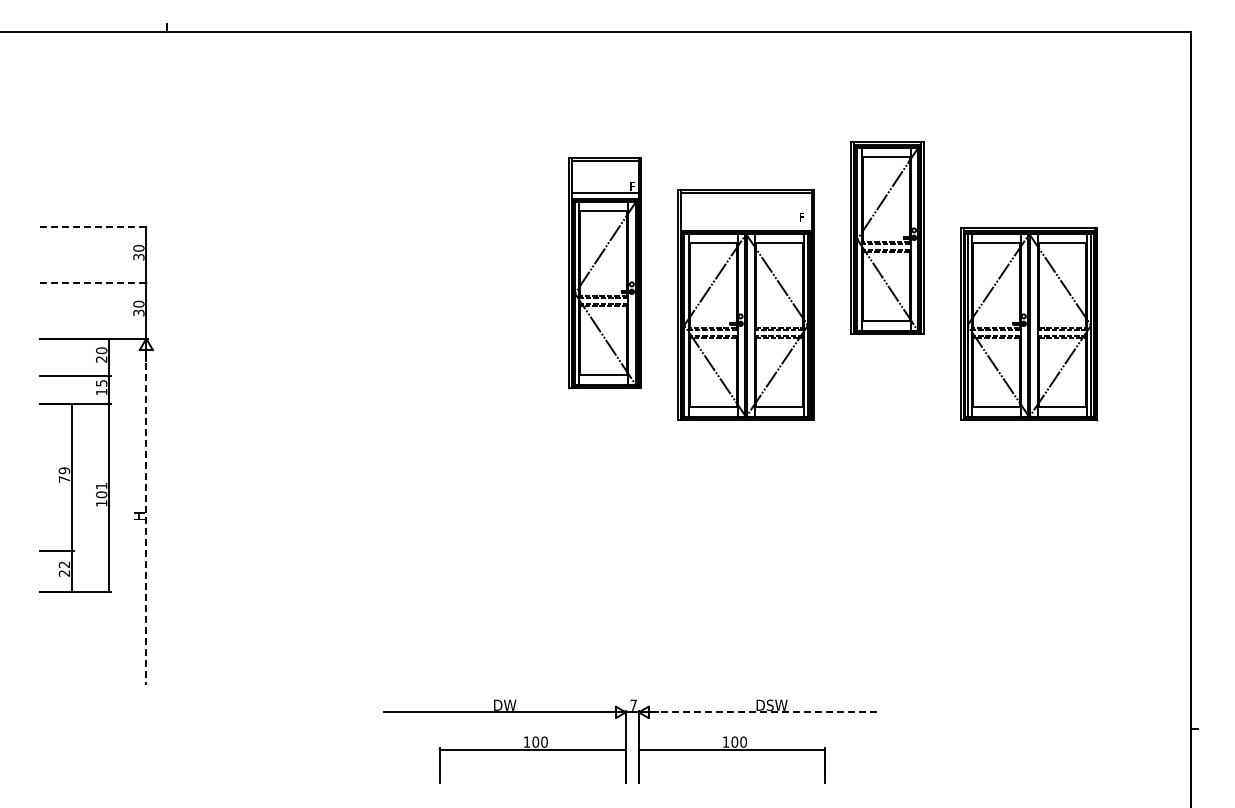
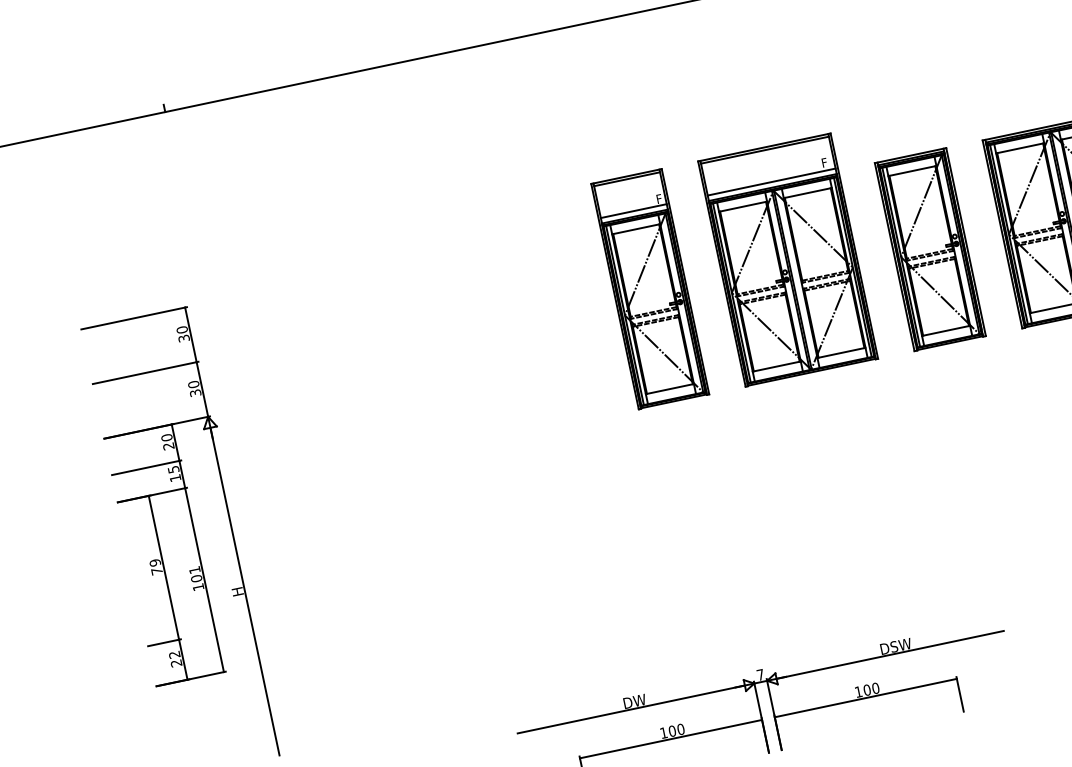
line: (745, 225) -> (771, 182), added
line: (94, 227) -> (134, 318), dashed -> solid
part: (887, 237) -> (930, 249), moved
part: (604, 273) -> (649, 289), moved
line: (94, 282) -> (145, 372), dashed -> solid
line: (146, 518) -> (245, 592), dashed -> solid
line: (765, 712) -> (891, 654), dashed -> solid

